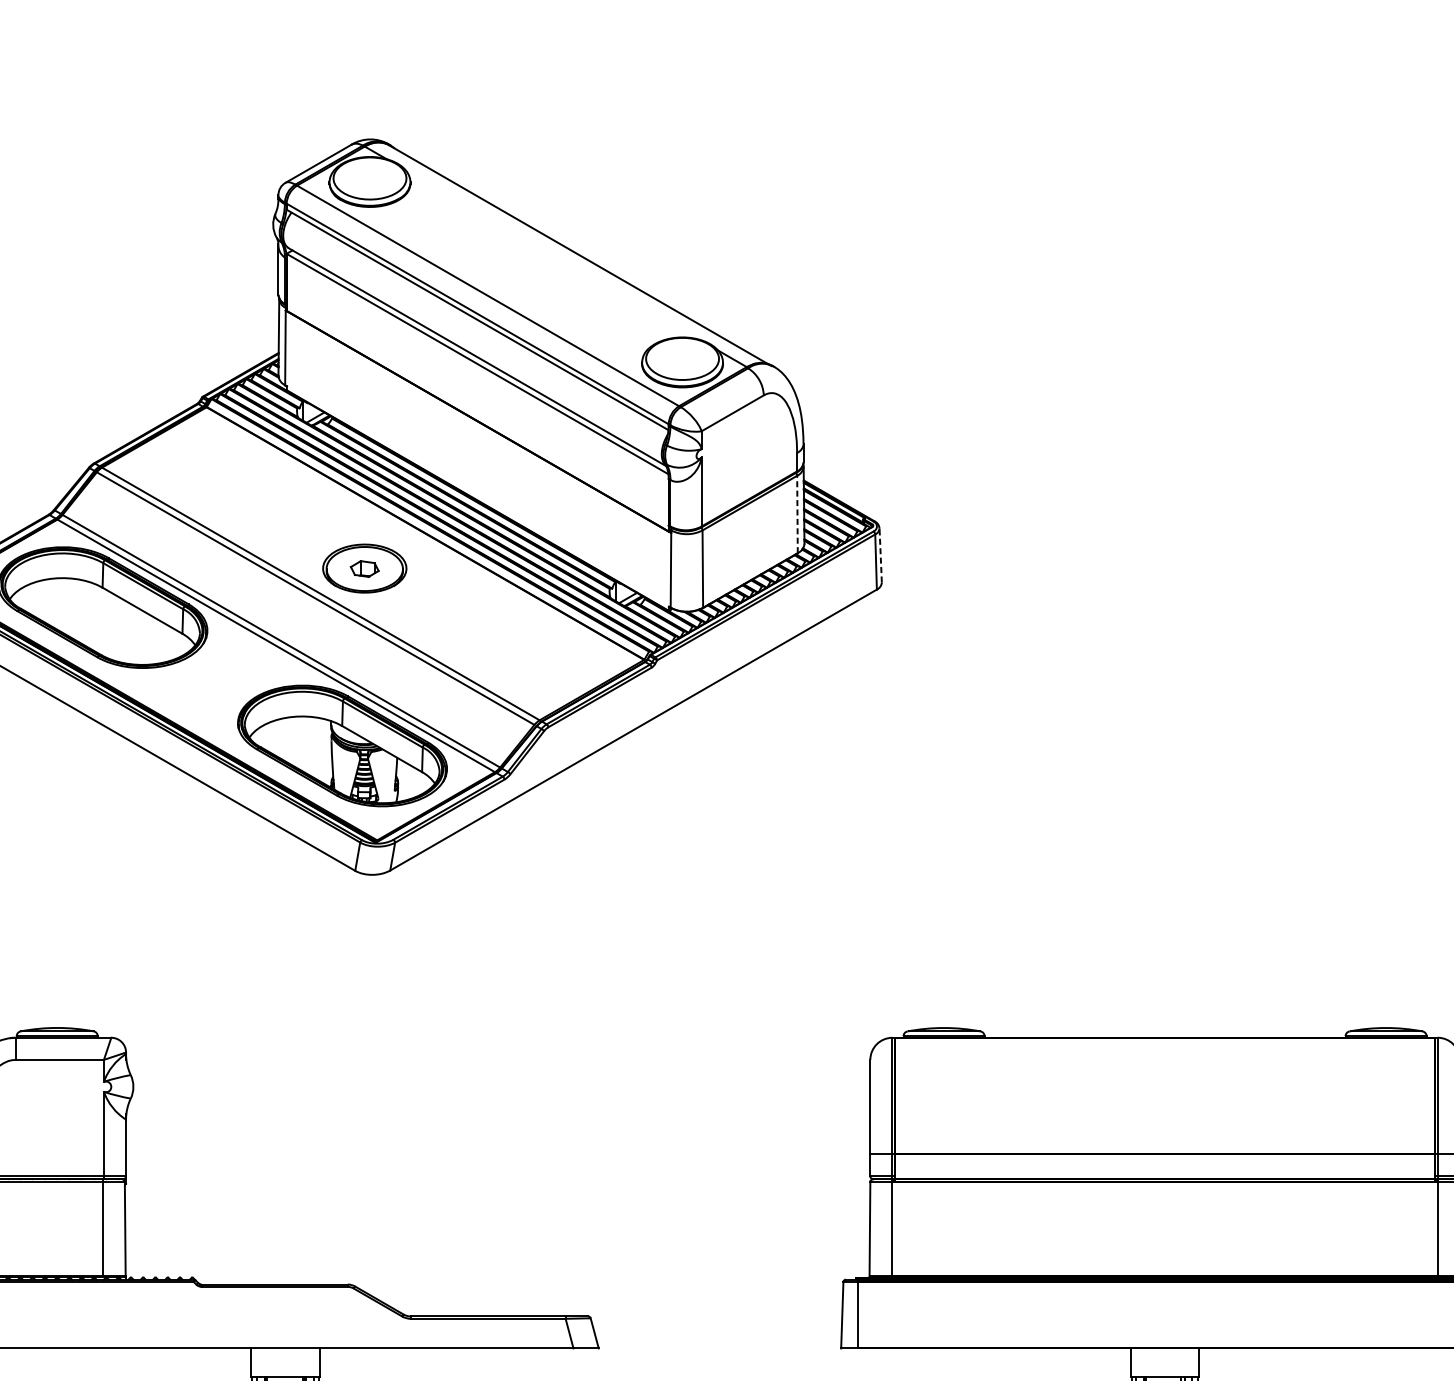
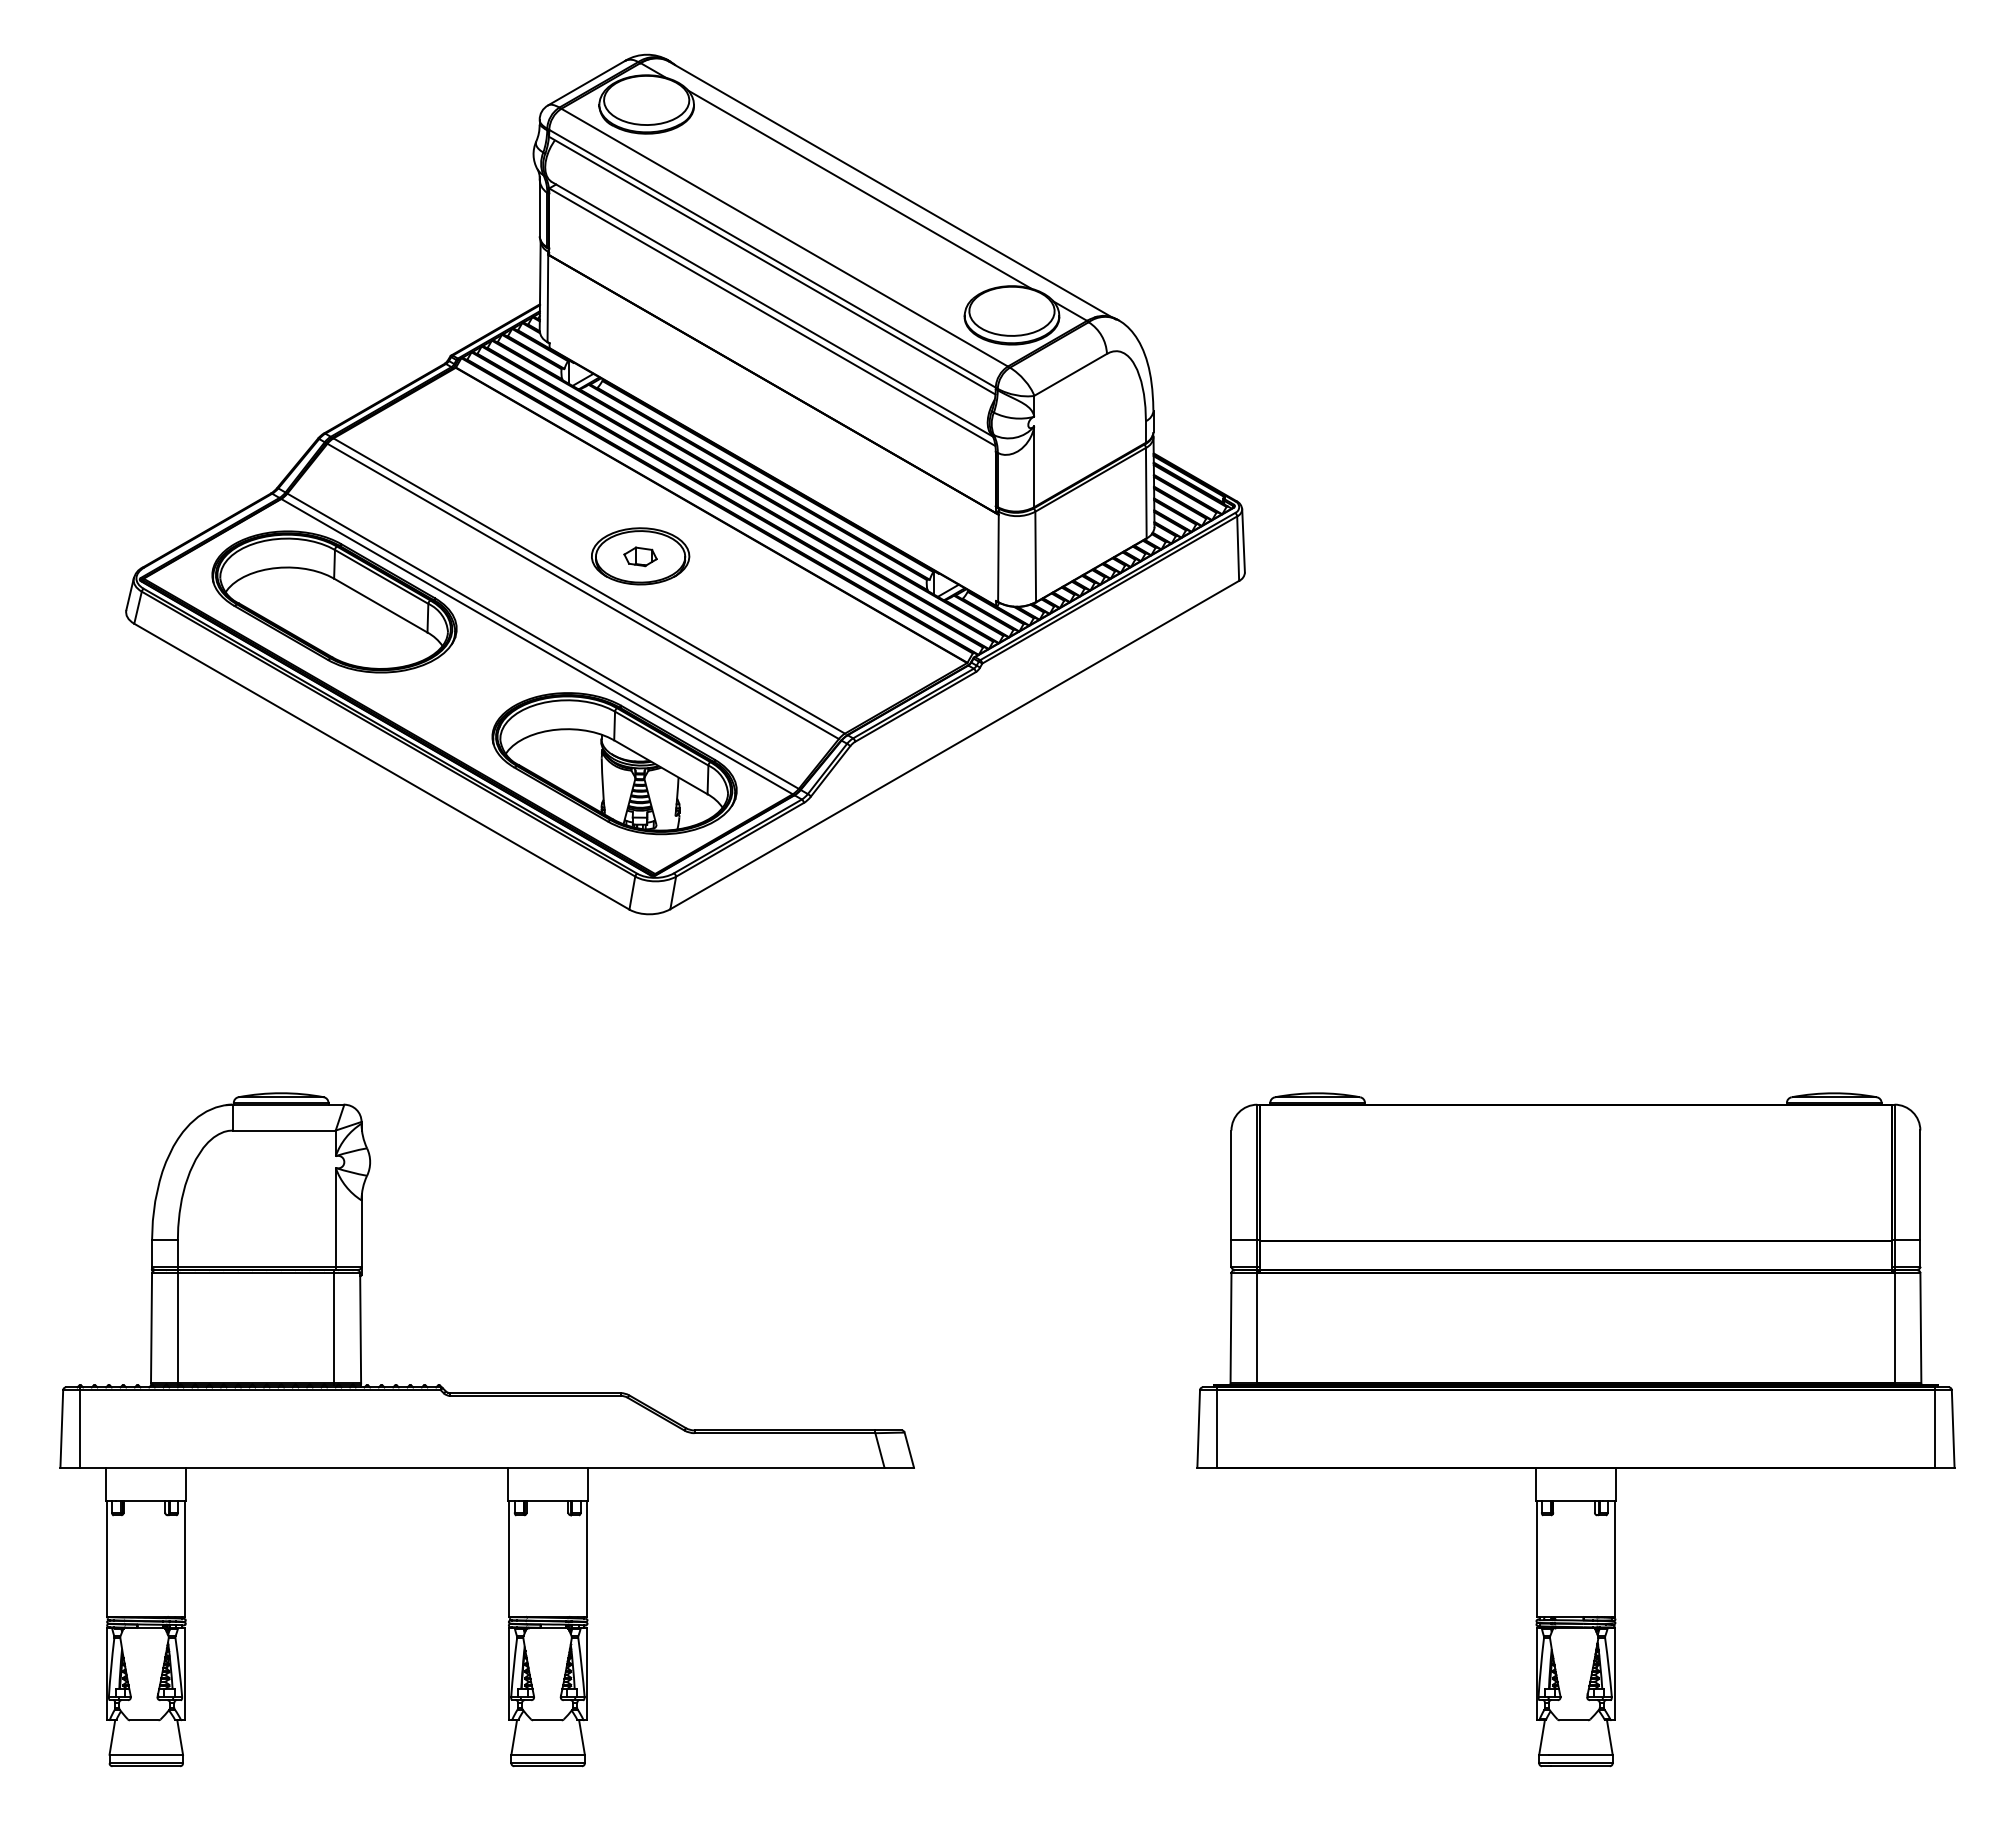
line: (552, 254) -> (859, 189), added
line: (797, 513) -> (1146, 492), dashed -> solid
line: (880, 555) -> (1243, 540), dashed -> solid

